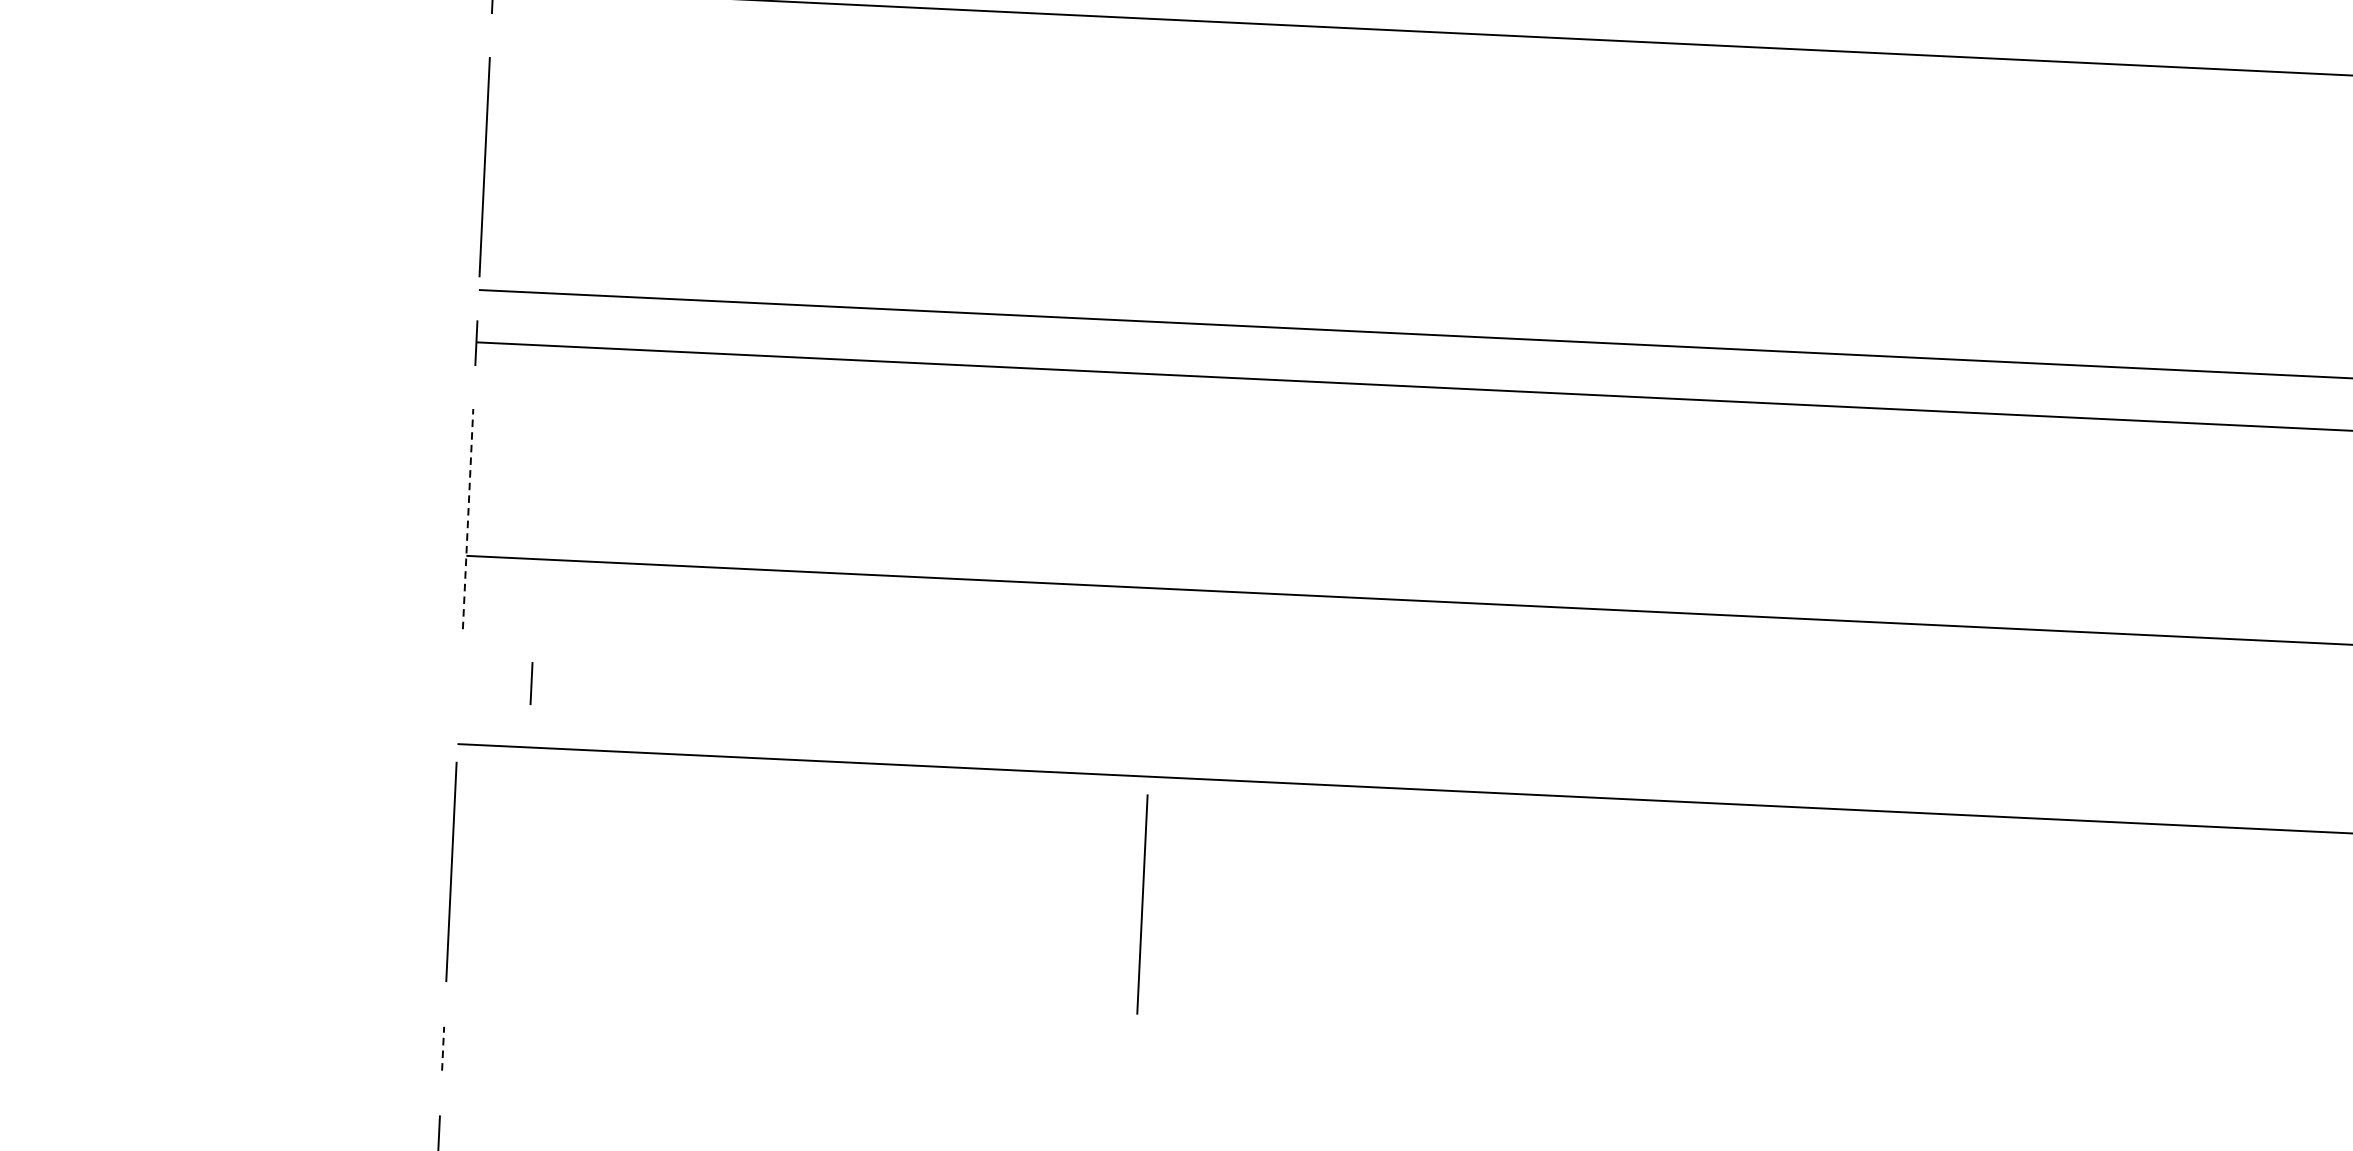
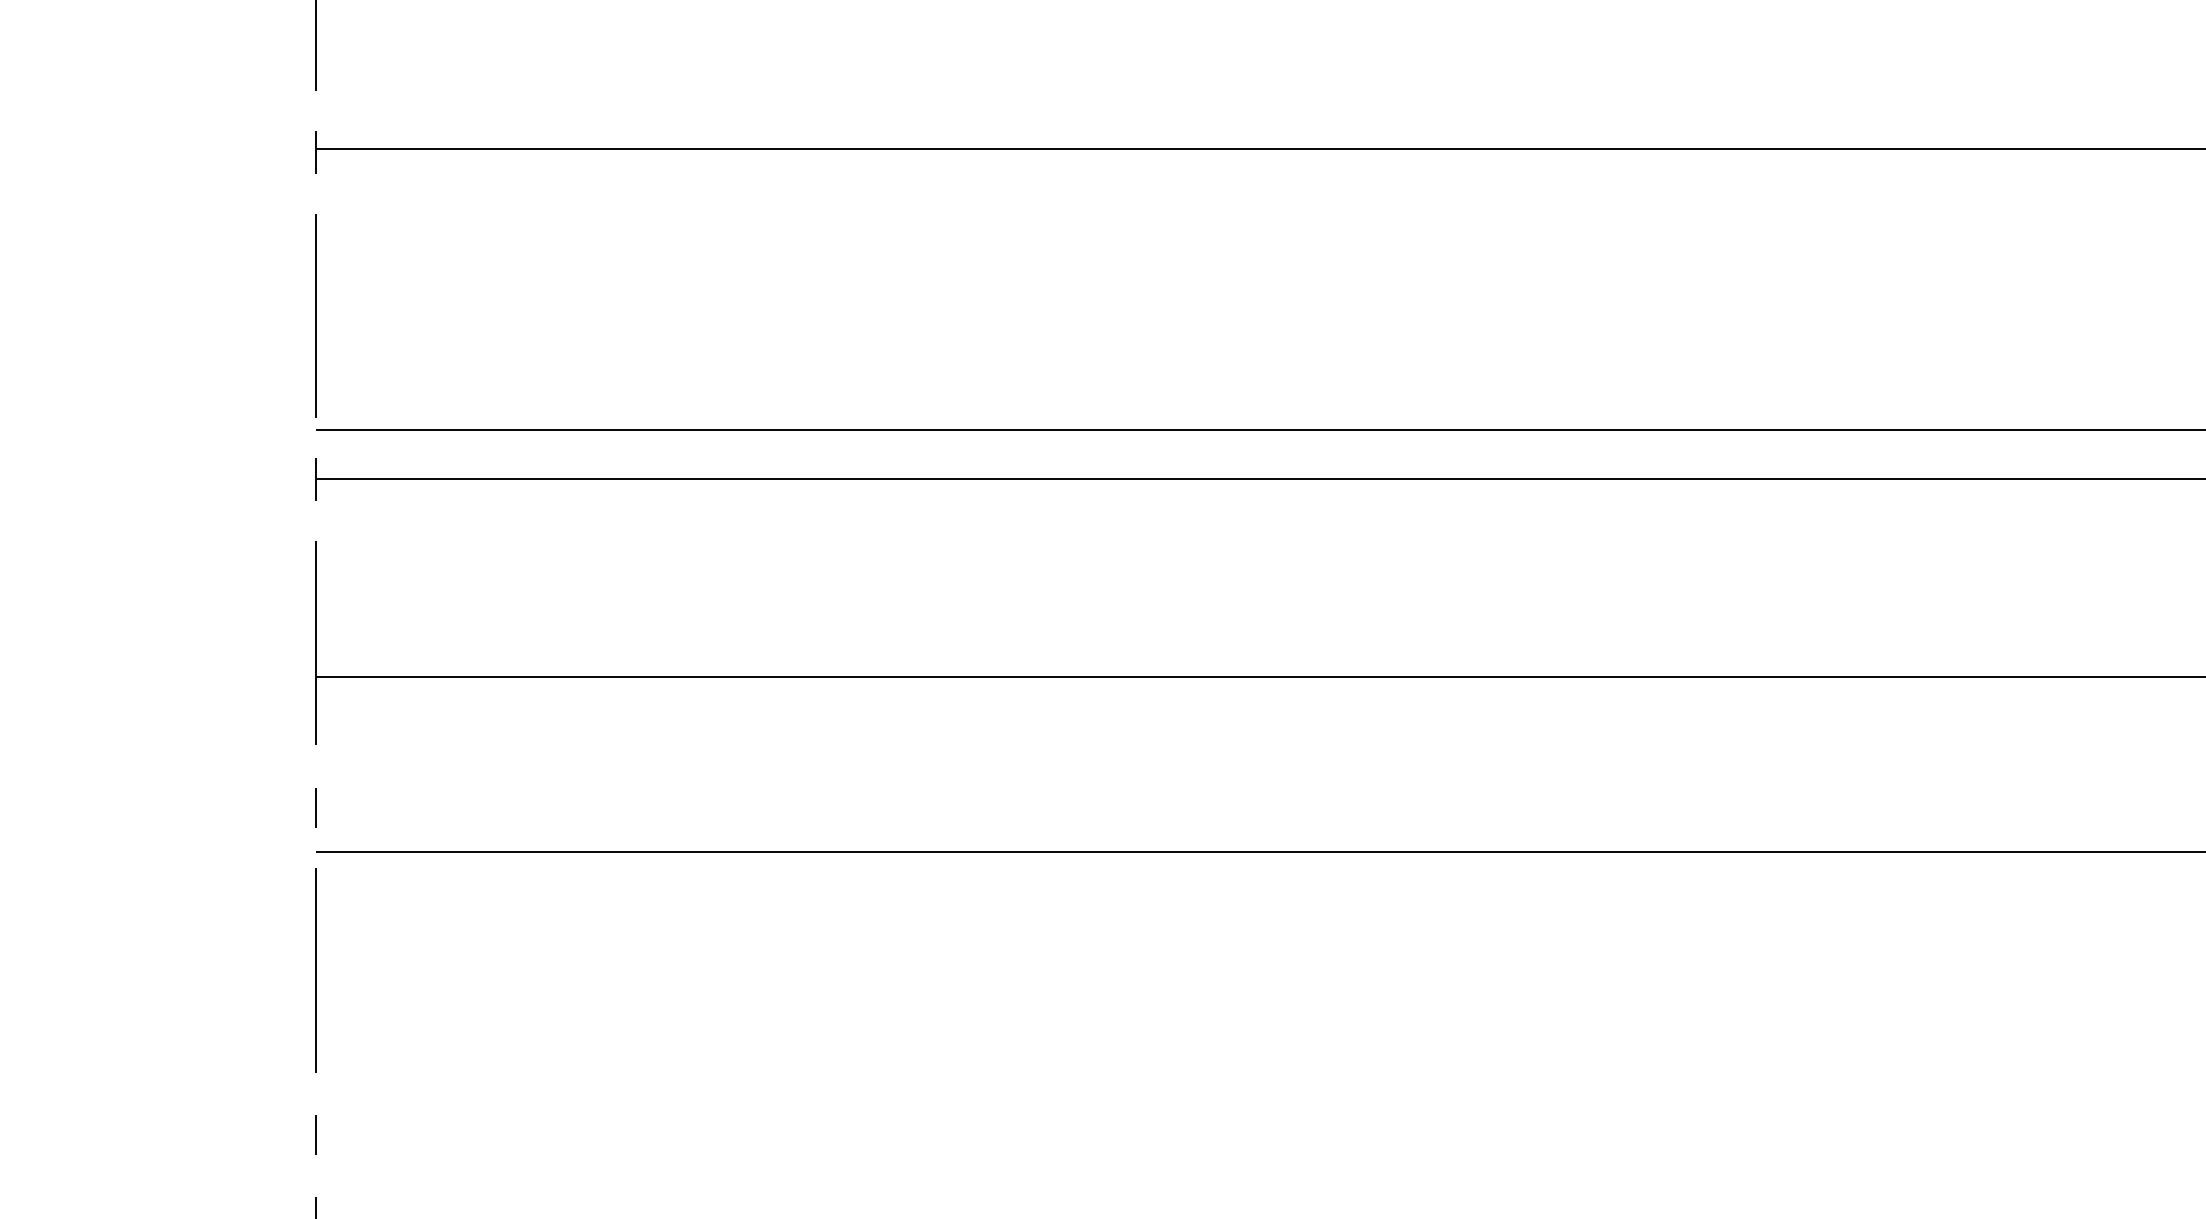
line: (468, 518) -> (315, 642), dashed -> solid
line: (531, 683) -> (315, 807), moved
line: (1142, 904) -> (957, 970), removed
line: (443, 1048) -> (315, 1134), dashed -> solid

